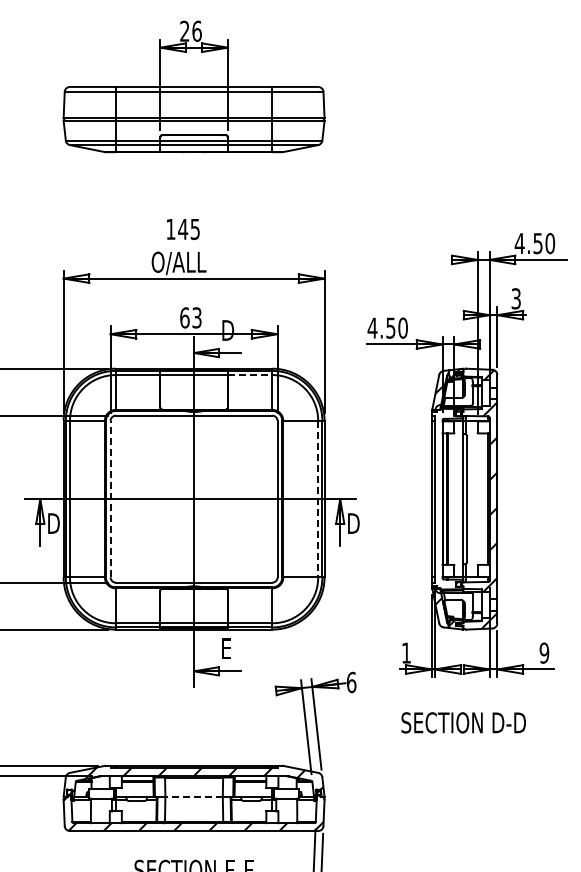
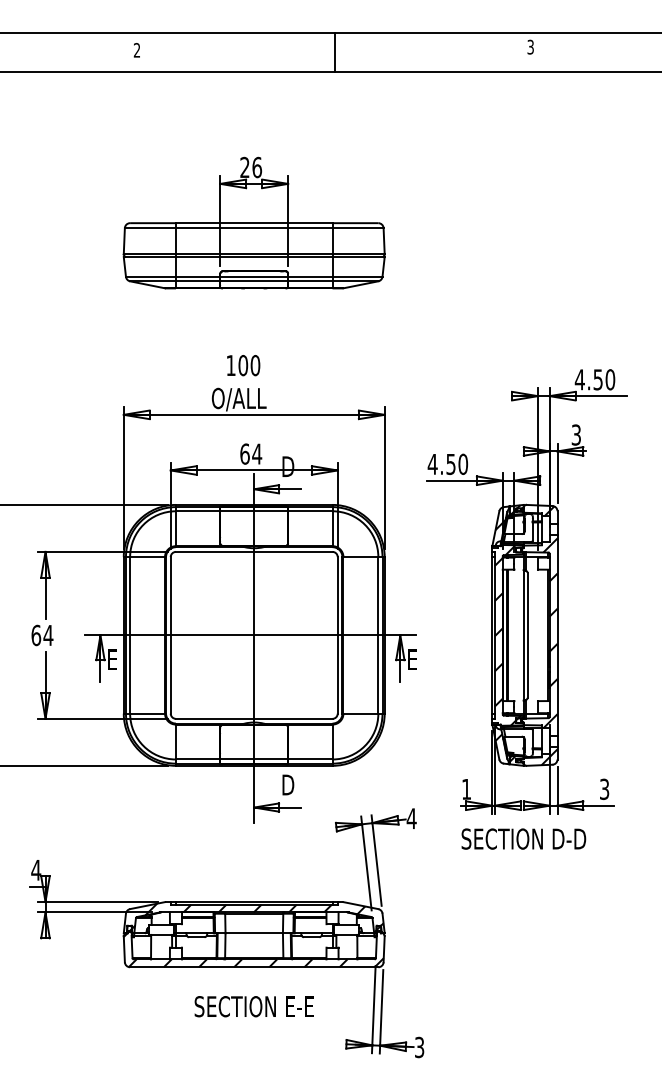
text: (189, 229) -> (249, 365), 145 -> 100
text: (197, 317) -> (257, 453), 63 -> 64
line: (250, 375) -> (310, 511), dashed -> solid
line: (110, 498) -> (170, 634), dashed -> solid
line: (318, 499) -> (378, 635), dashed -> solid
hatch: (447, 499) -> (507, 635), added
text: (53, 523) -> (113, 659), D -> E
text: (353, 523) -> (413, 659), D -> E
text: (228, 648) -> (288, 784), E -> D
text: (544, 652) -> (604, 788), 9 -> 3
text: (351, 682) -> (411, 818), 6 -> 4
text: (463, 722) -> (523, 838), moved
line: (194, 797) -> (254, 933), dashed -> solid

